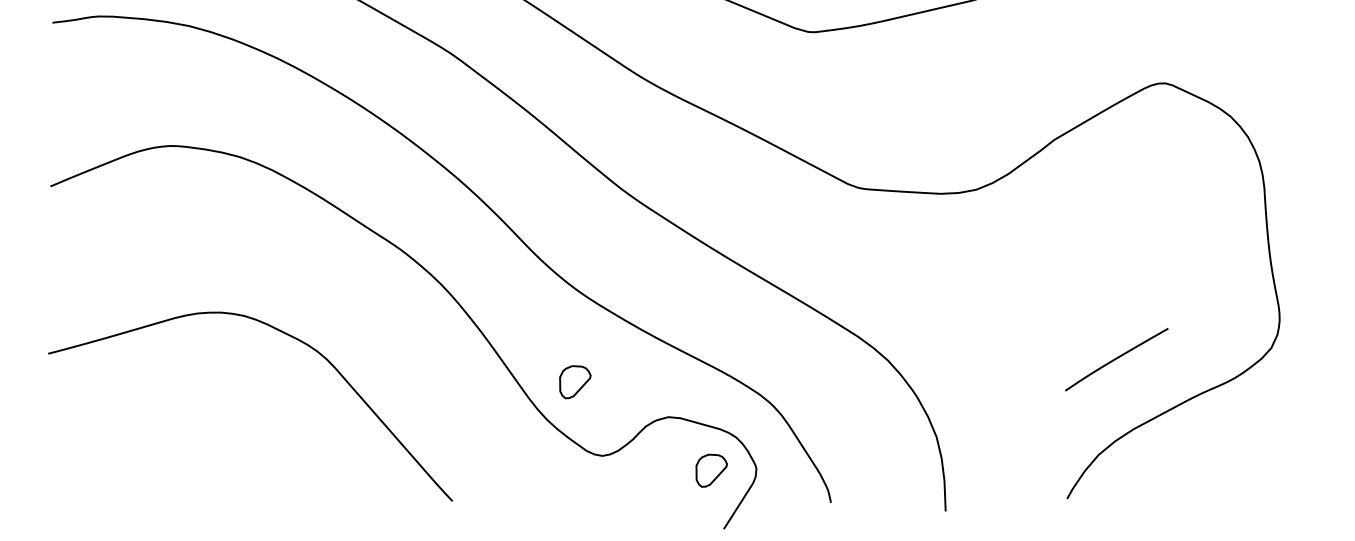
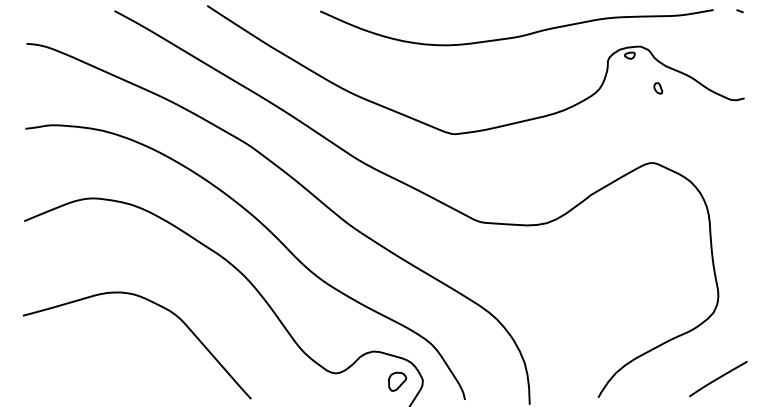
line: (1117, 360) -> (718, 379), moved
part: (575, 381) -> (320, 331), removed

